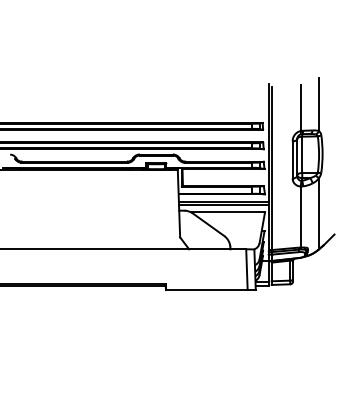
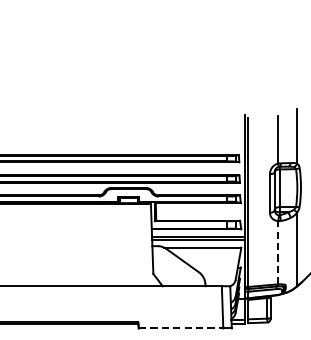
line: (300, 217) -> (278, 253), solid -> dashed
line: (206, 290) -> (180, 328), solid -> dashed

